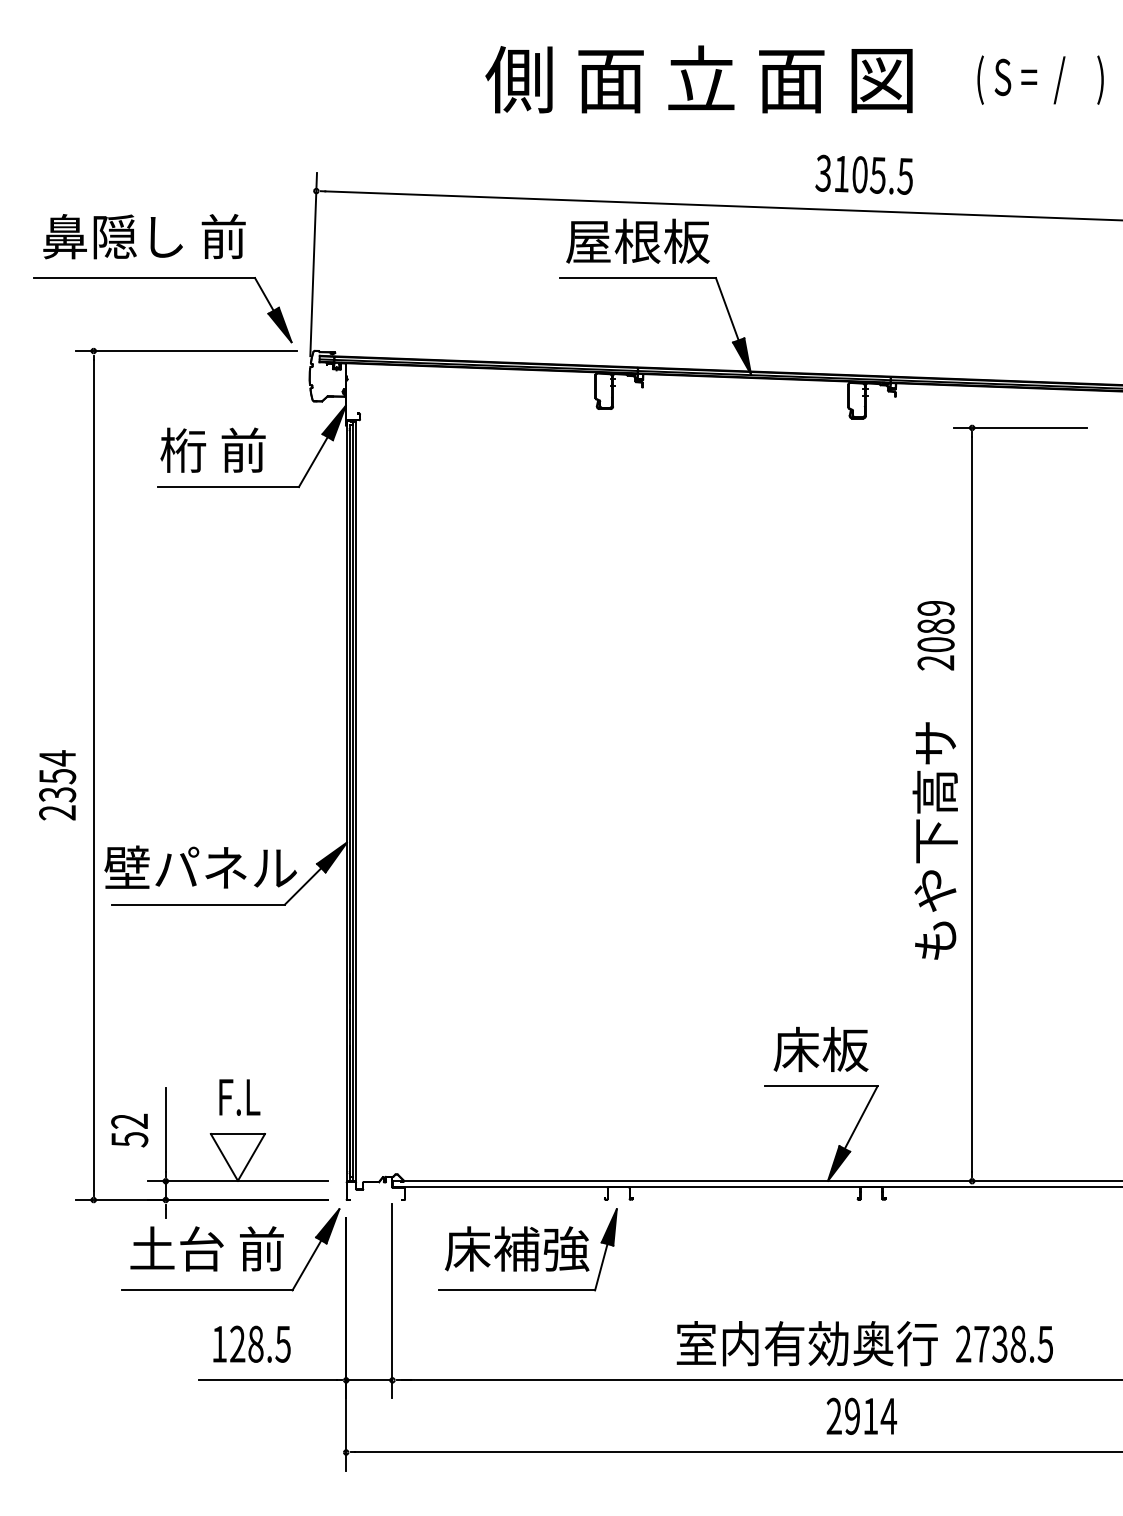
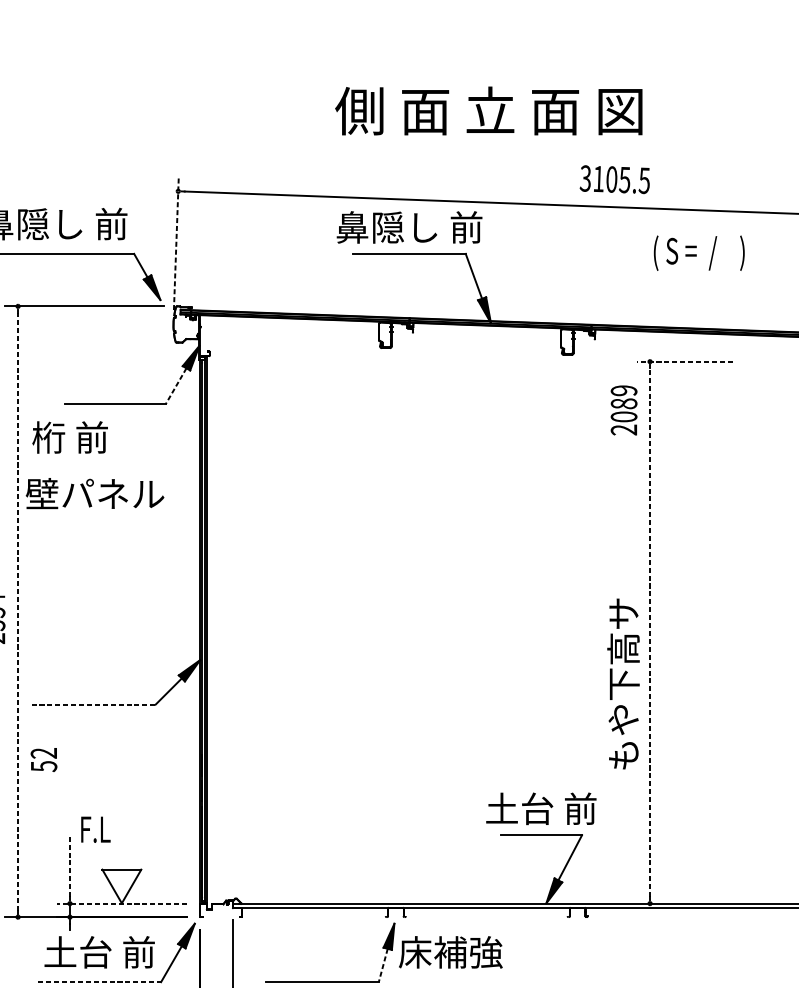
text: (698, 79) -> (488, 111), moved
text: (1040, 79) -> (699, 252), moved
text: (863, 174) -> (614, 179), moved
text: (637, 240) -> (409, 226), 屋根板 -> 鼻隠し 前
line: (313, 264) -> (176, 244), solid -> dashed
line: (1020, 427) -> (684, 361), solid -> dashed
text: (212, 449) -> (69, 436), moved
line: (313, 462) -> (176, 386), solid -> dashed
text: (935, 635) -> (623, 410), moved
line: (93, 775) -> (17, 611), solid -> dashed
line: (972, 804) -> (650, 632), solid -> dashed
text: (934, 840) -> (622, 683), moved
text: (200, 866) -> (94, 493), moved
line: (199, 904) -> (94, 704), solid -> dashed
text: (820, 1049) -> (540, 808), 床板 -> 土台 前
text: (239, 1097) -> (95, 829), moved
text: (129, 1130) -> (43, 759), moved
line: (165, 1130) -> (69, 867), solid -> dashed
line: (237, 1181) -> (121, 903), solid -> dashed
text: (517, 1248) -> (451, 952), moved
line: (601, 1267) -> (383, 965), solid -> dashed
line: (207, 1290) -> (99, 982), solid -> dashed

